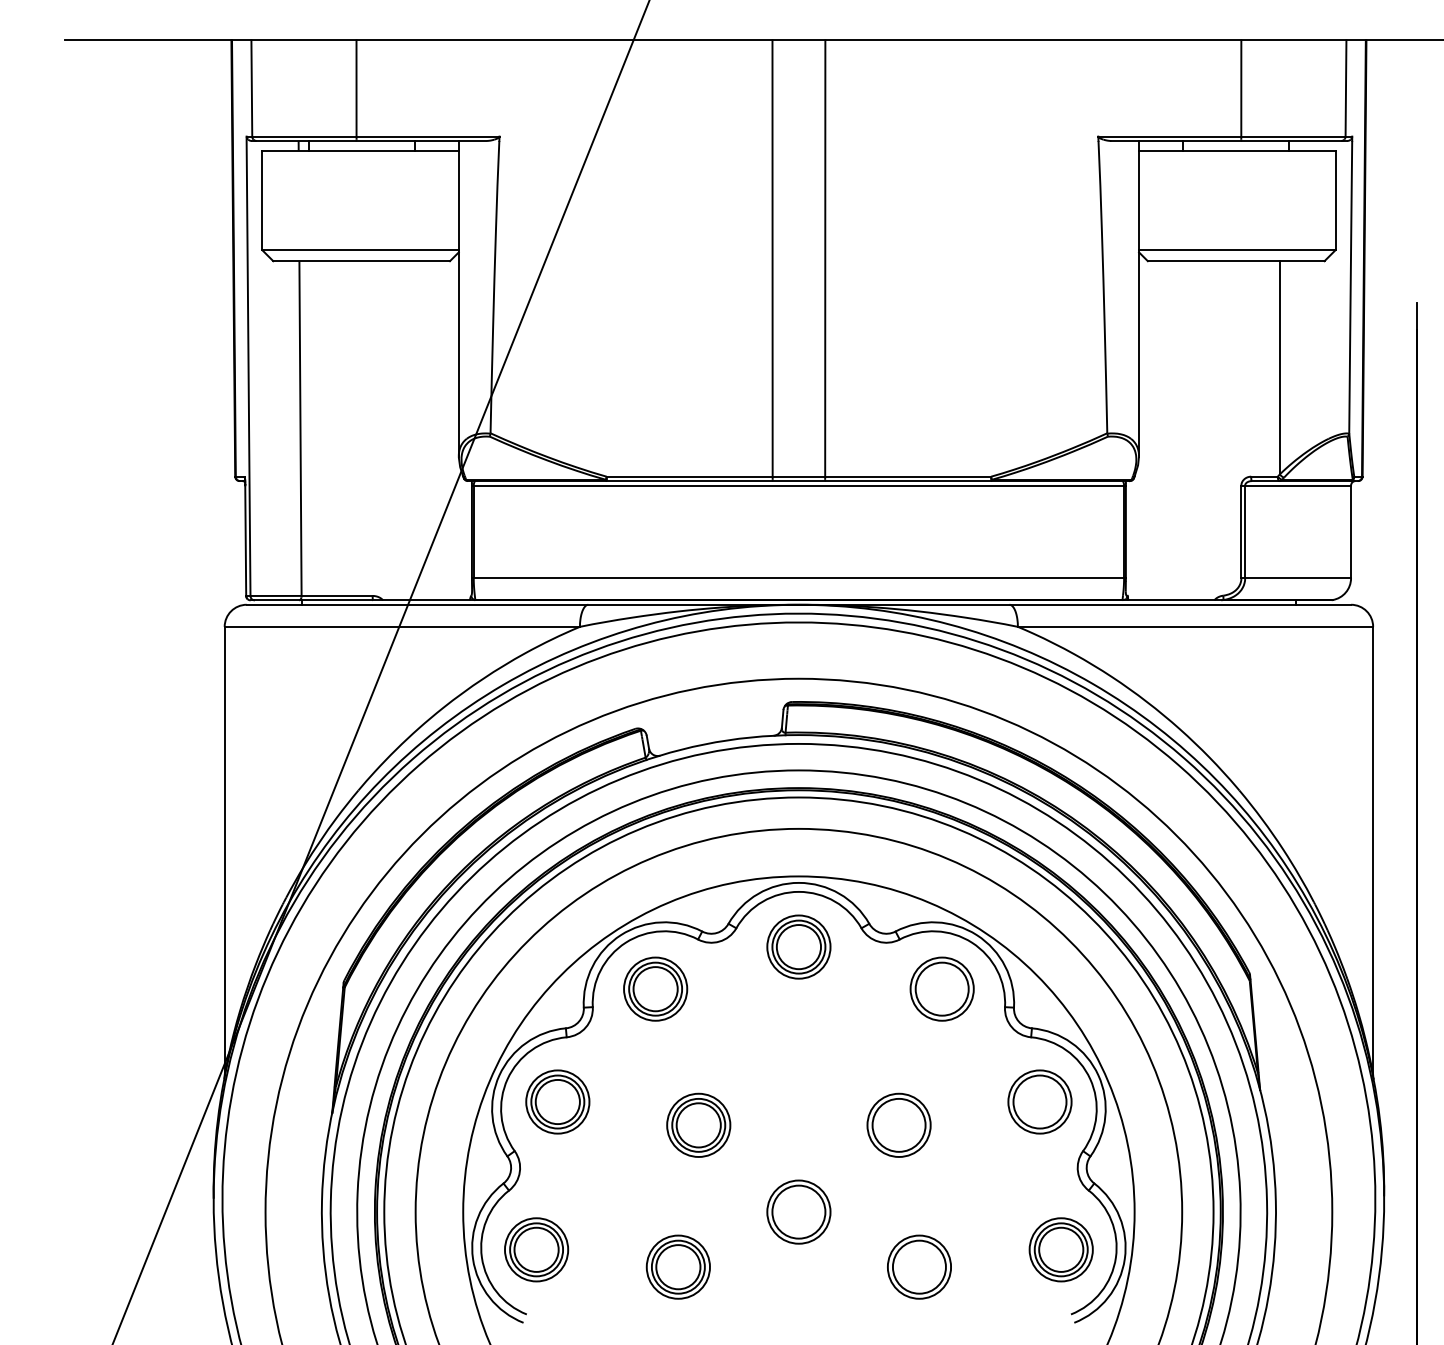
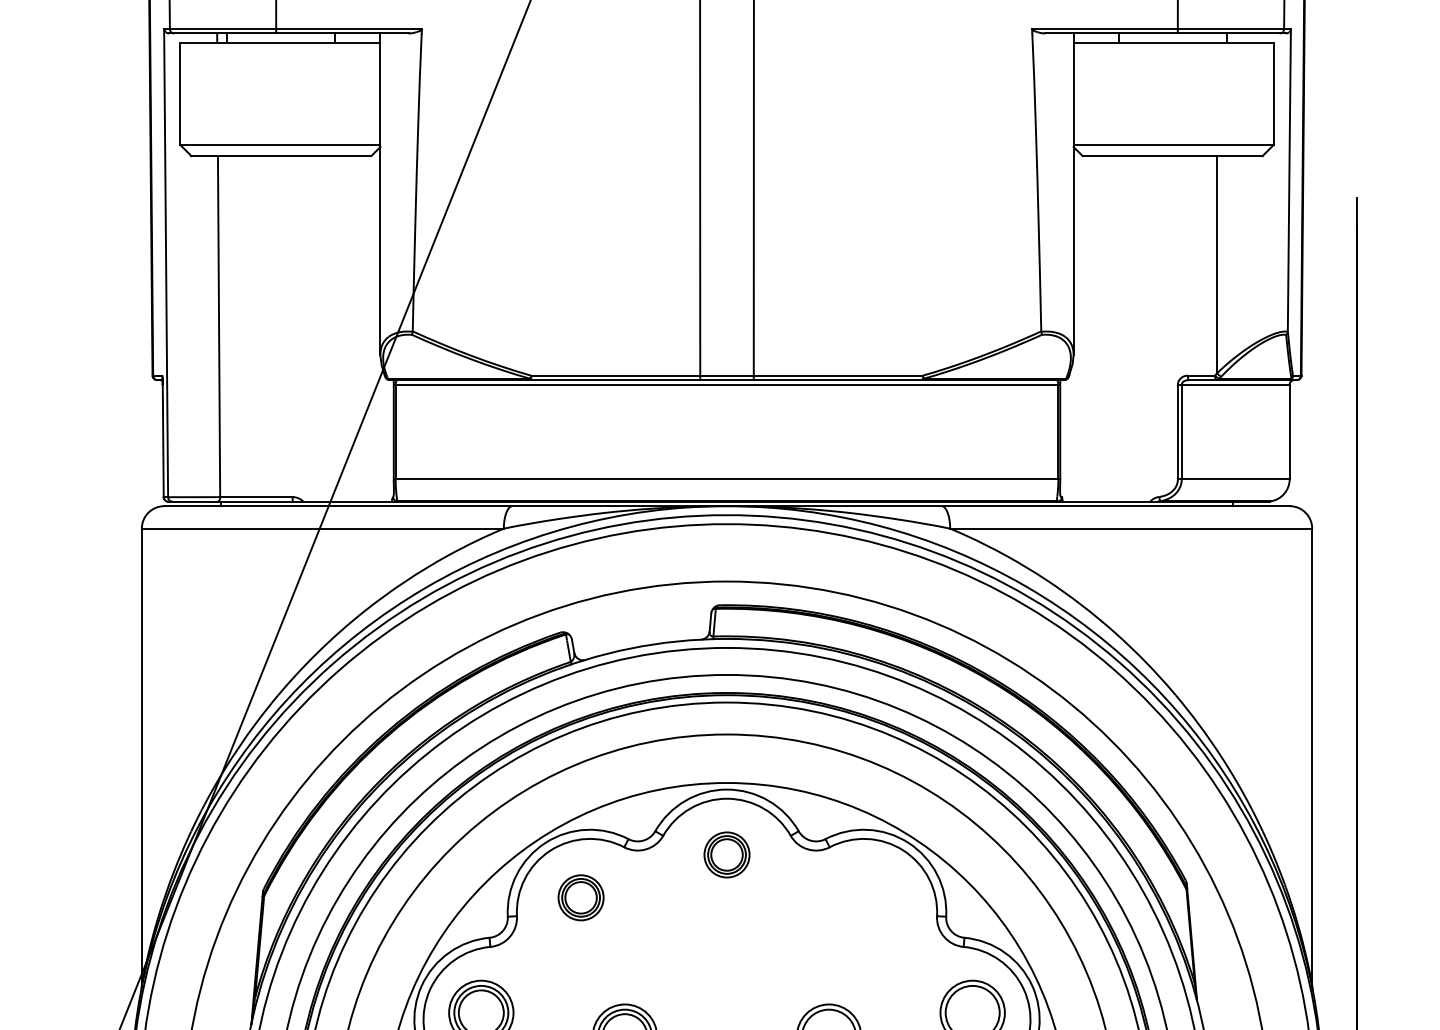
part: (798, 946) -> (726, 854), size x0.7
part: (655, 988) -> (580, 897), size x0.7
part: (941, 988) -> (872, 897), removed

